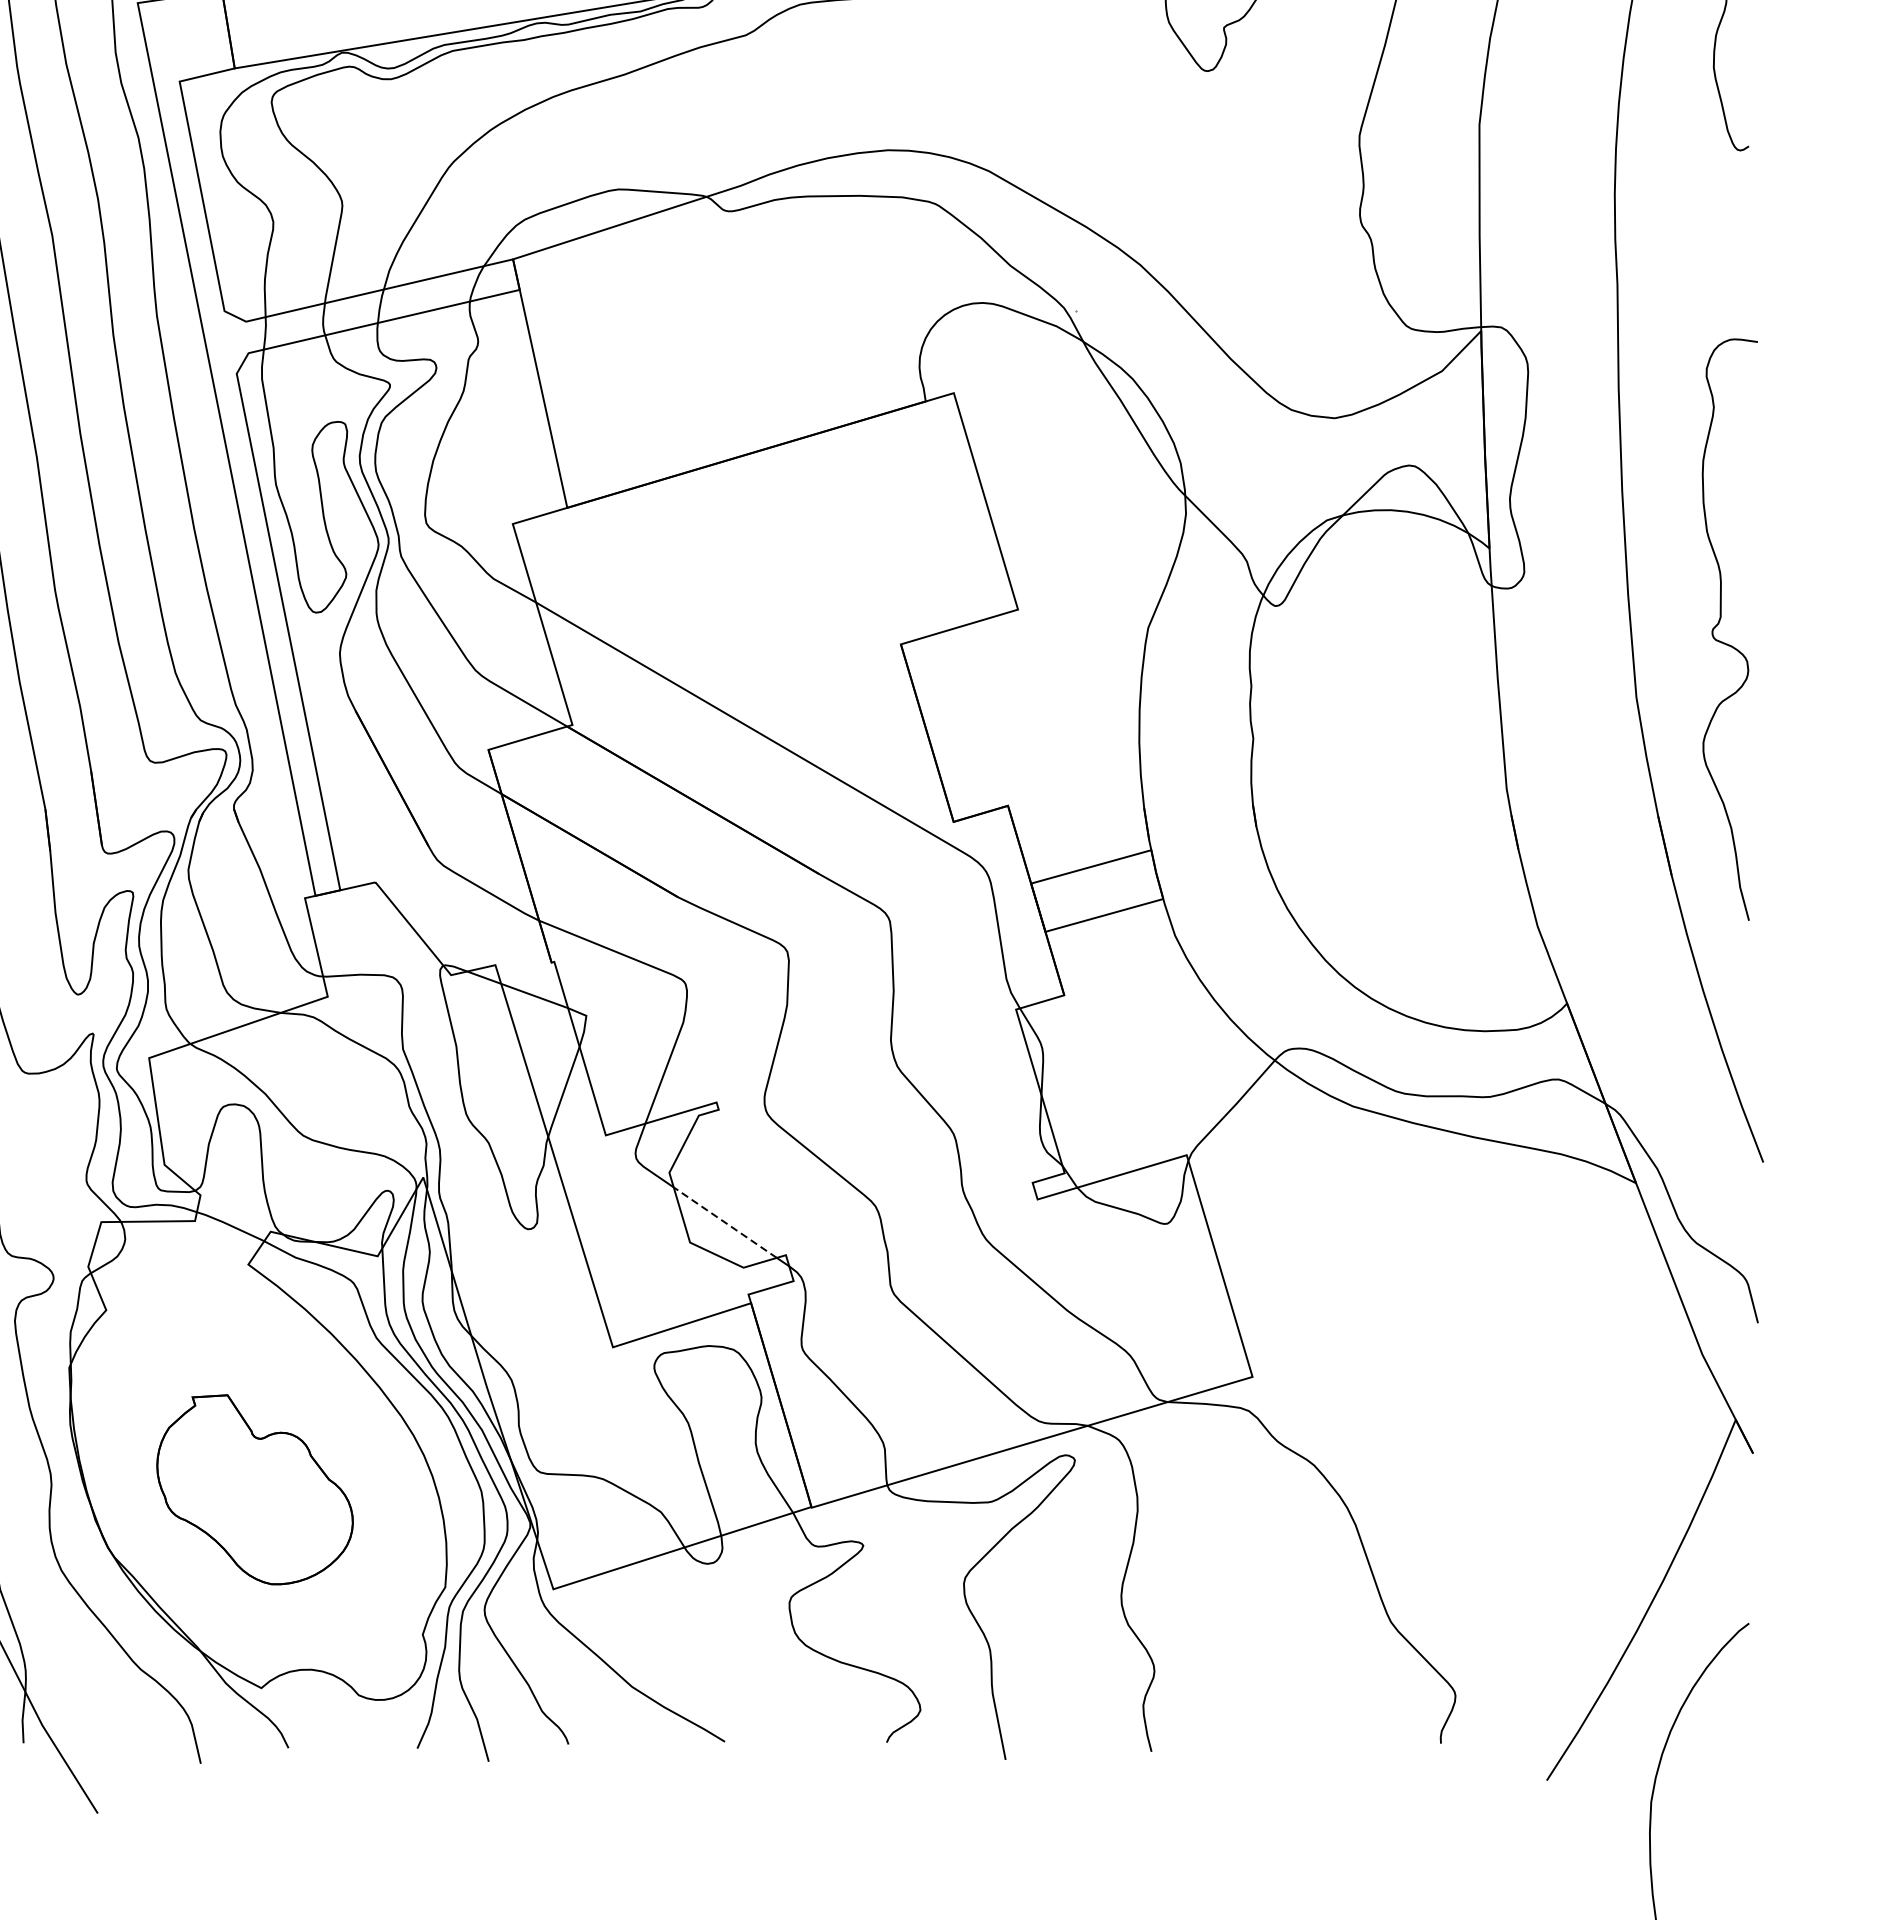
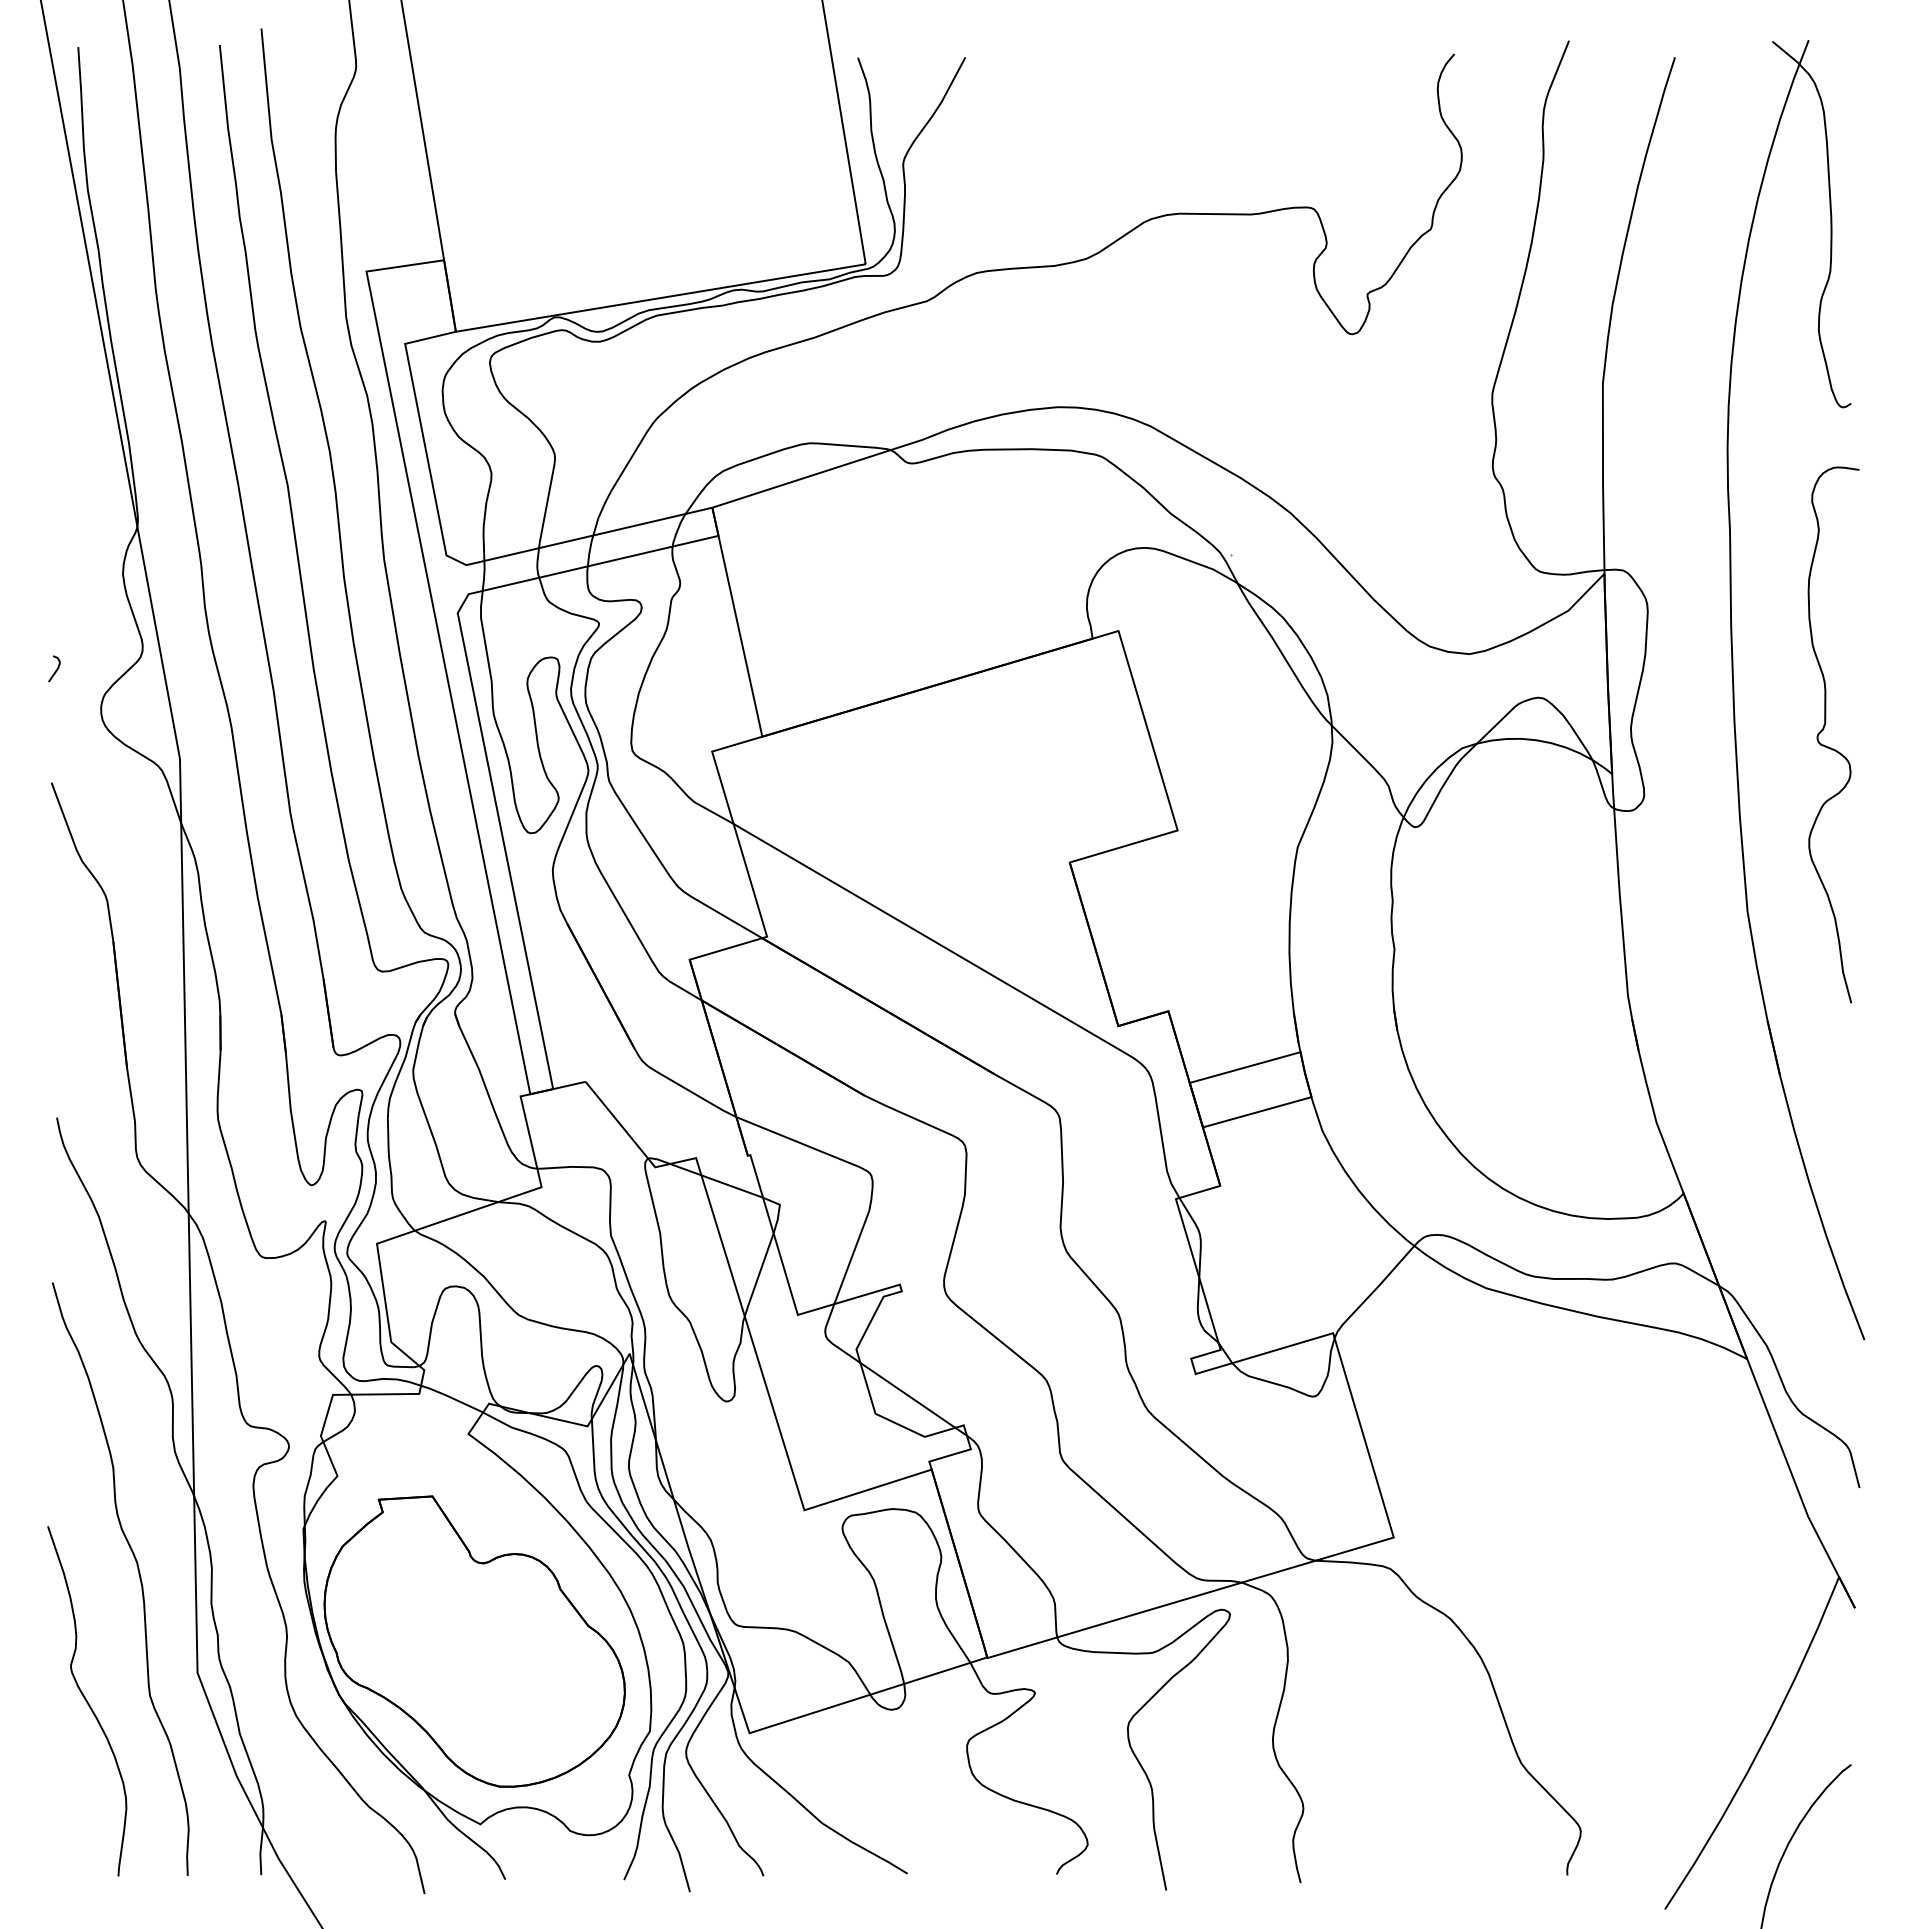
curve: (1718, 624) -> (1823, 730), moved
line: (724, 1222) -> (907, 1395), dashed -> solid
part: (254, 1489) -> (474, 1641), size x1.67

